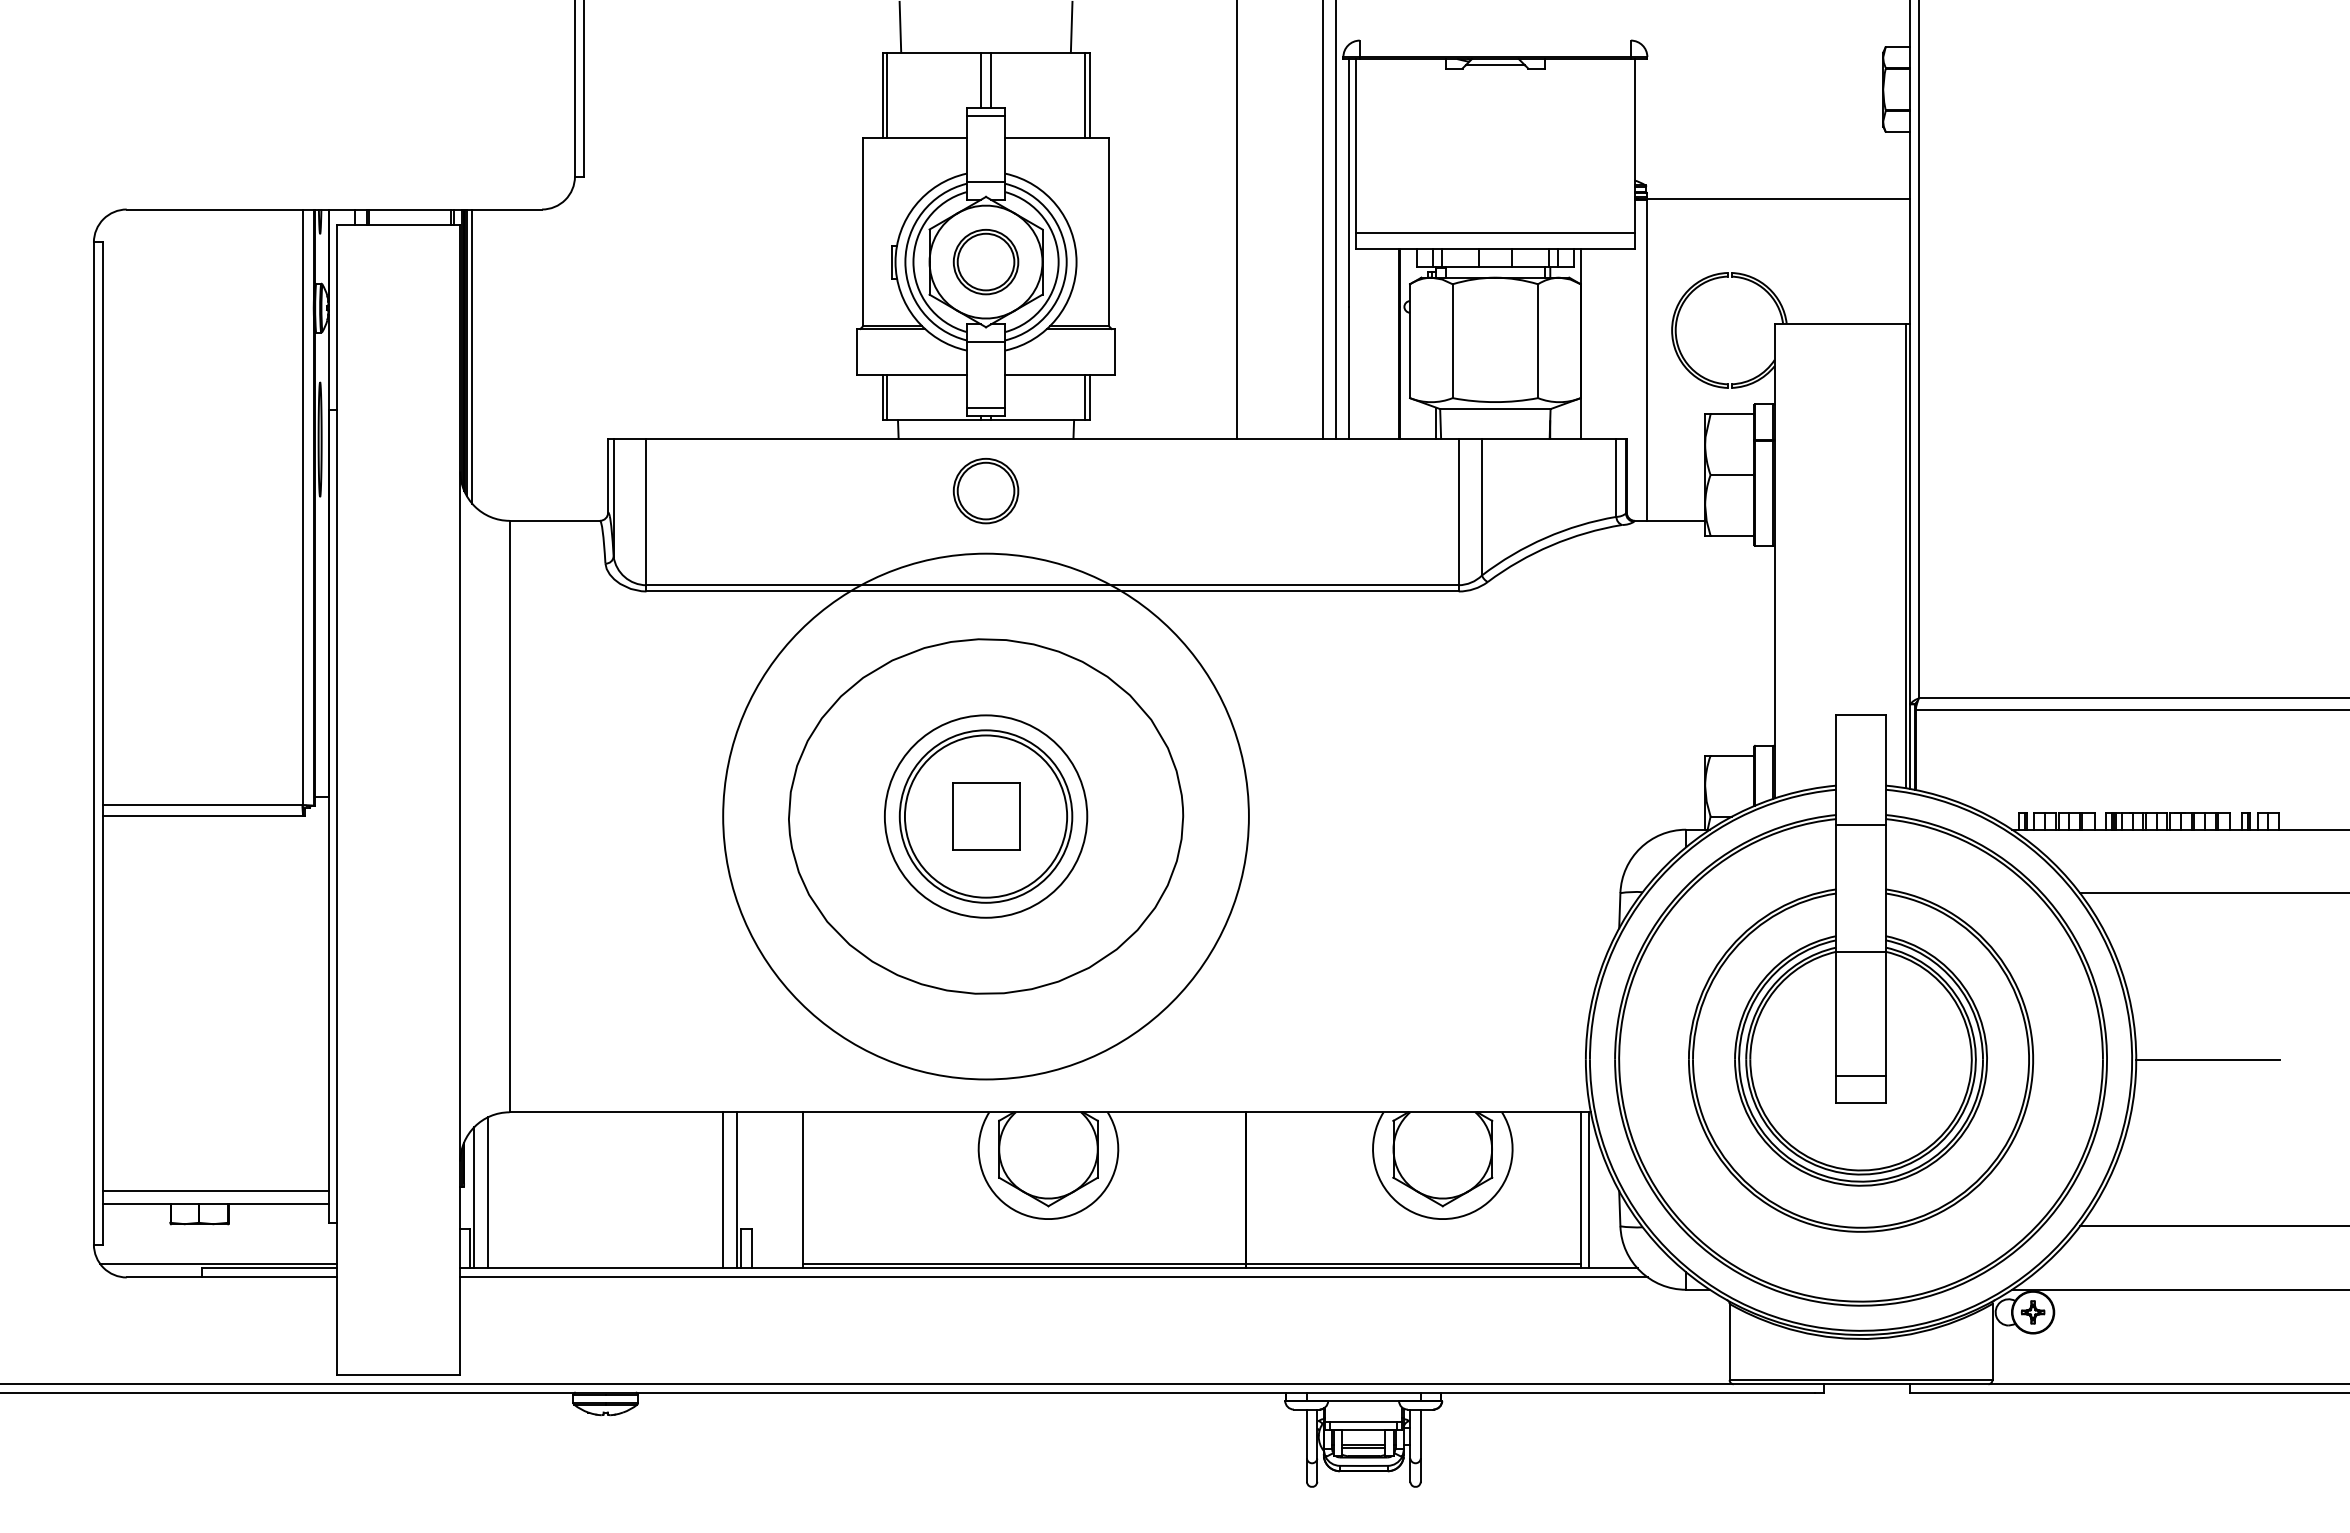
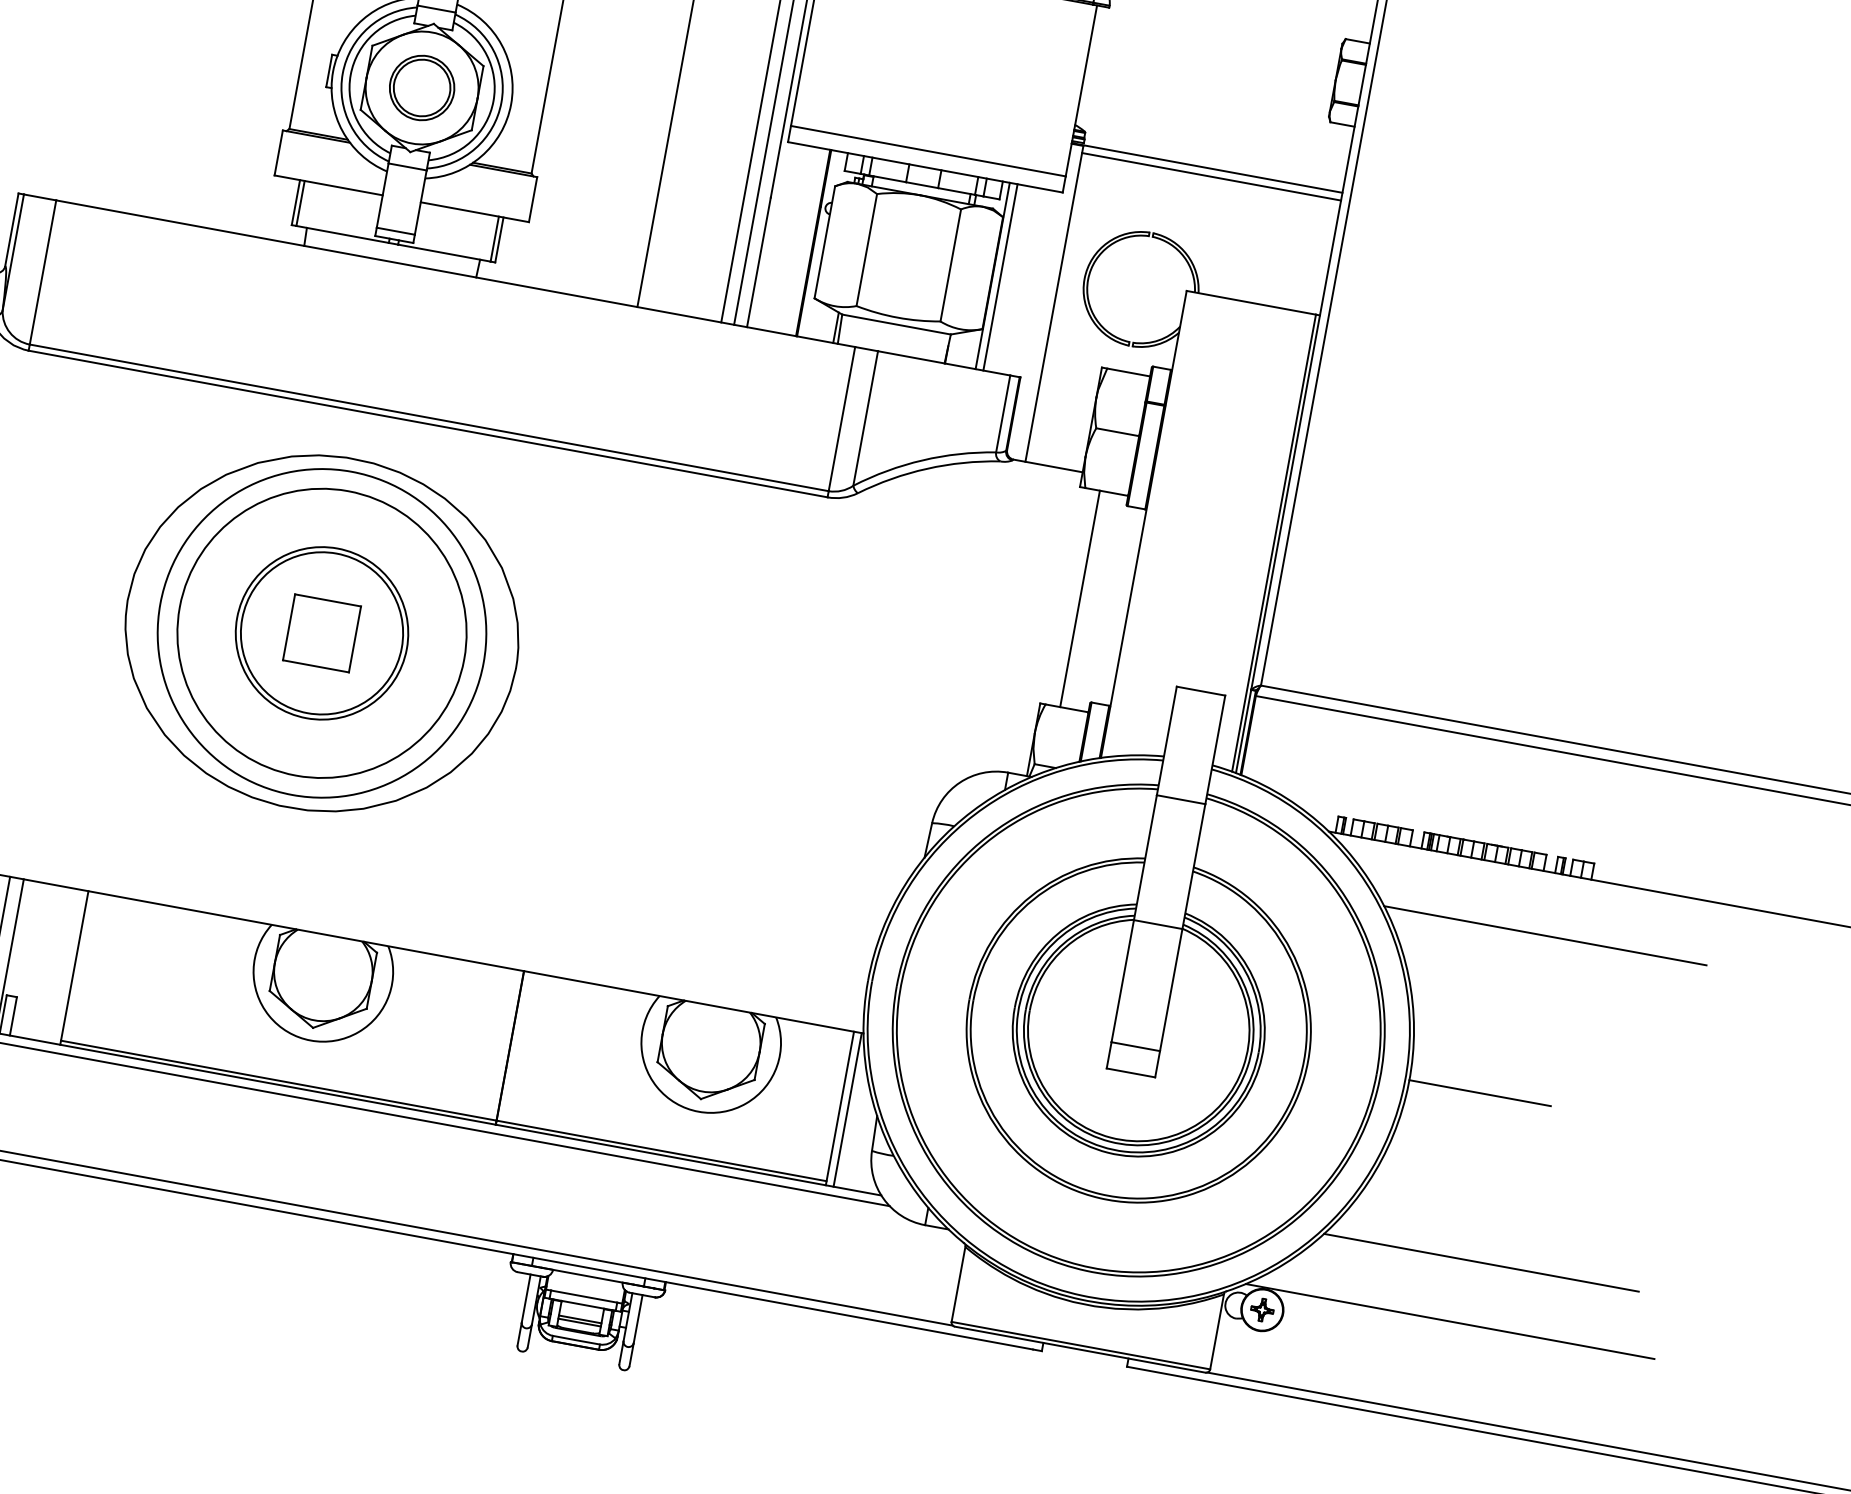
line: (1778, 206) -> (1211, 176), added
line: (1589, 343) -> (1000, 277), added
part: (985, 491) -> (380, 313), removed
line: (1725, 645) -> (1080, 598), added
circle: (985, 816) -> (321, 633), size x0.62
circle: (985, 816) -> (321, 633), size x1.43

